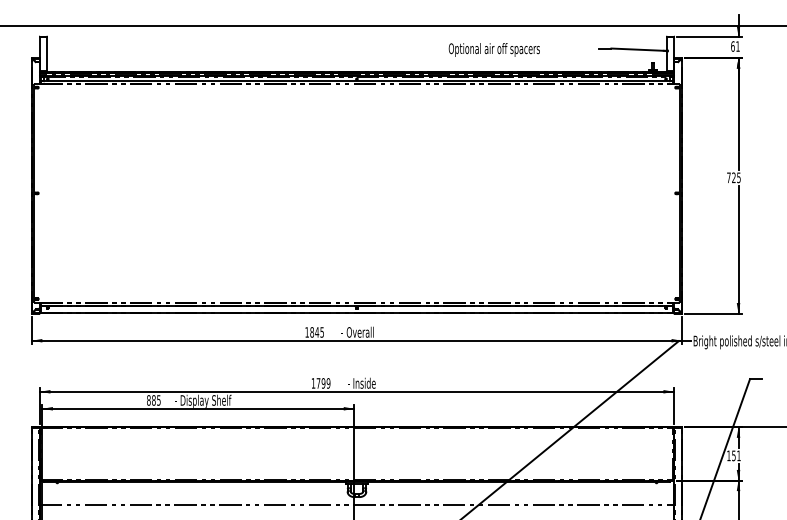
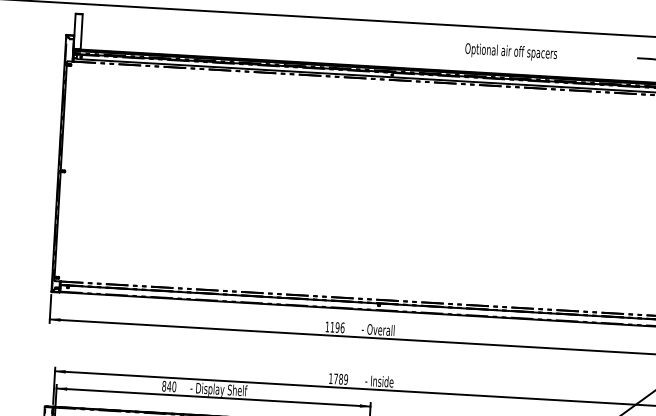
text: (493, 49) -> (510, 51), moved
text: (317, 332) -> (337, 327), 1845 -> 1196
text: (323, 383) -> (340, 379), 1799 -> 1789
text: (155, 400) -> (170, 386), 885 -> 840

